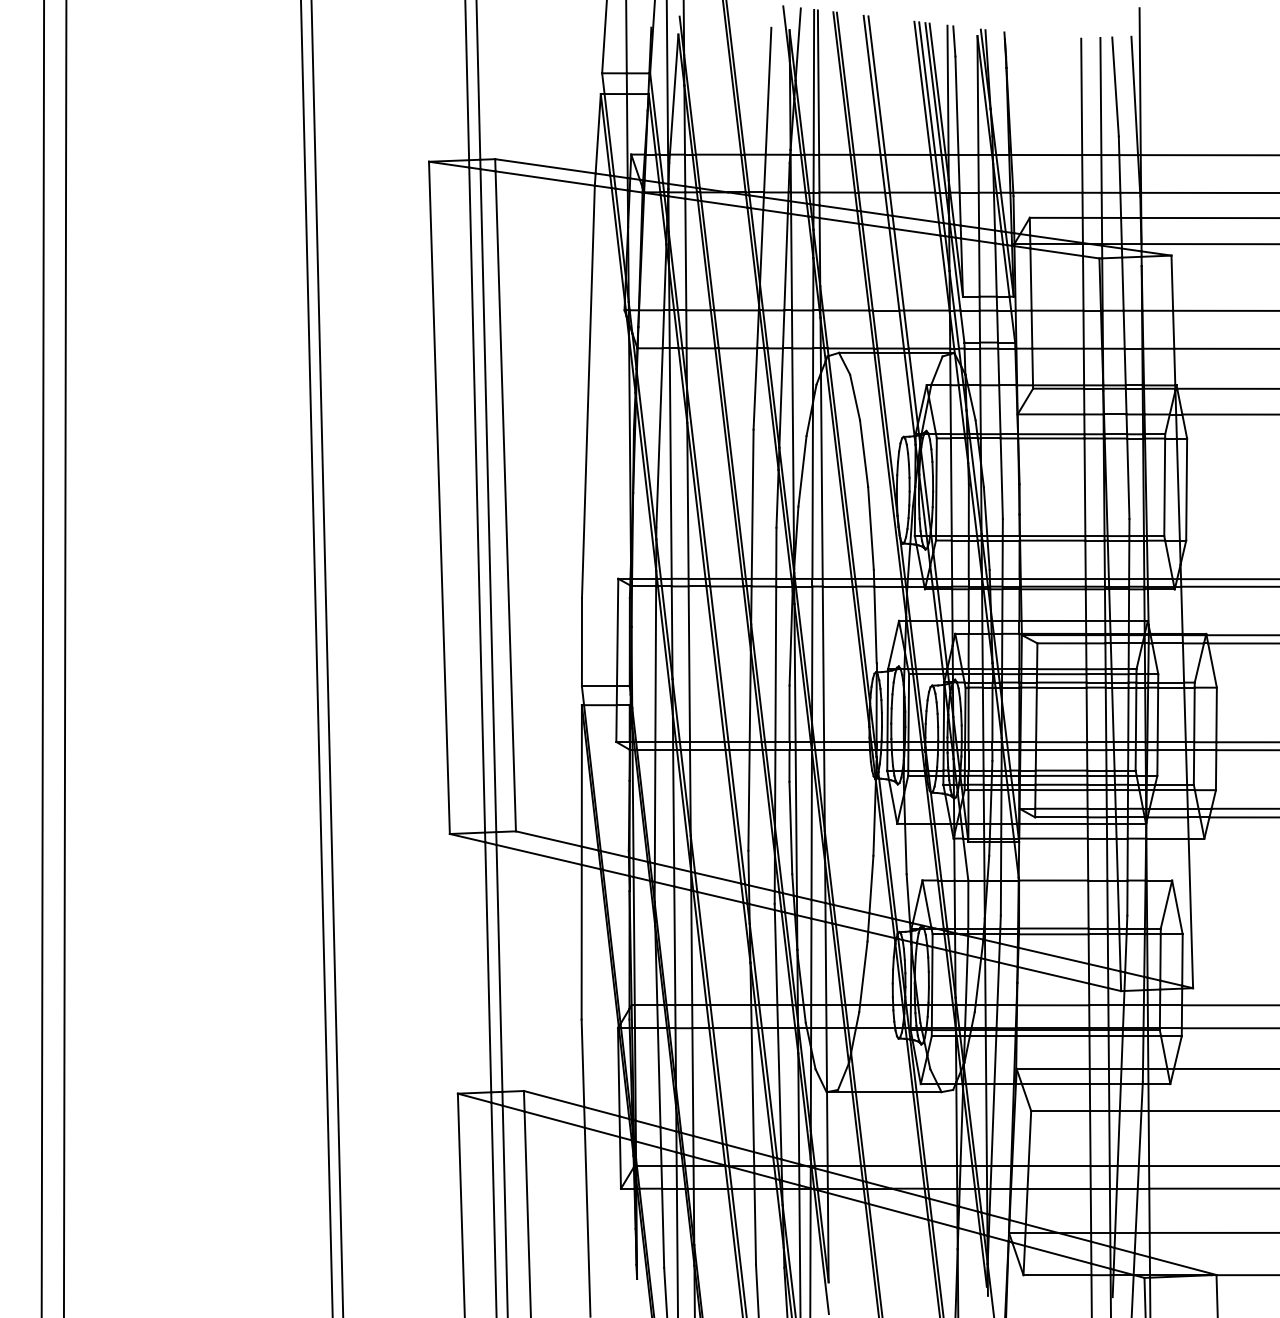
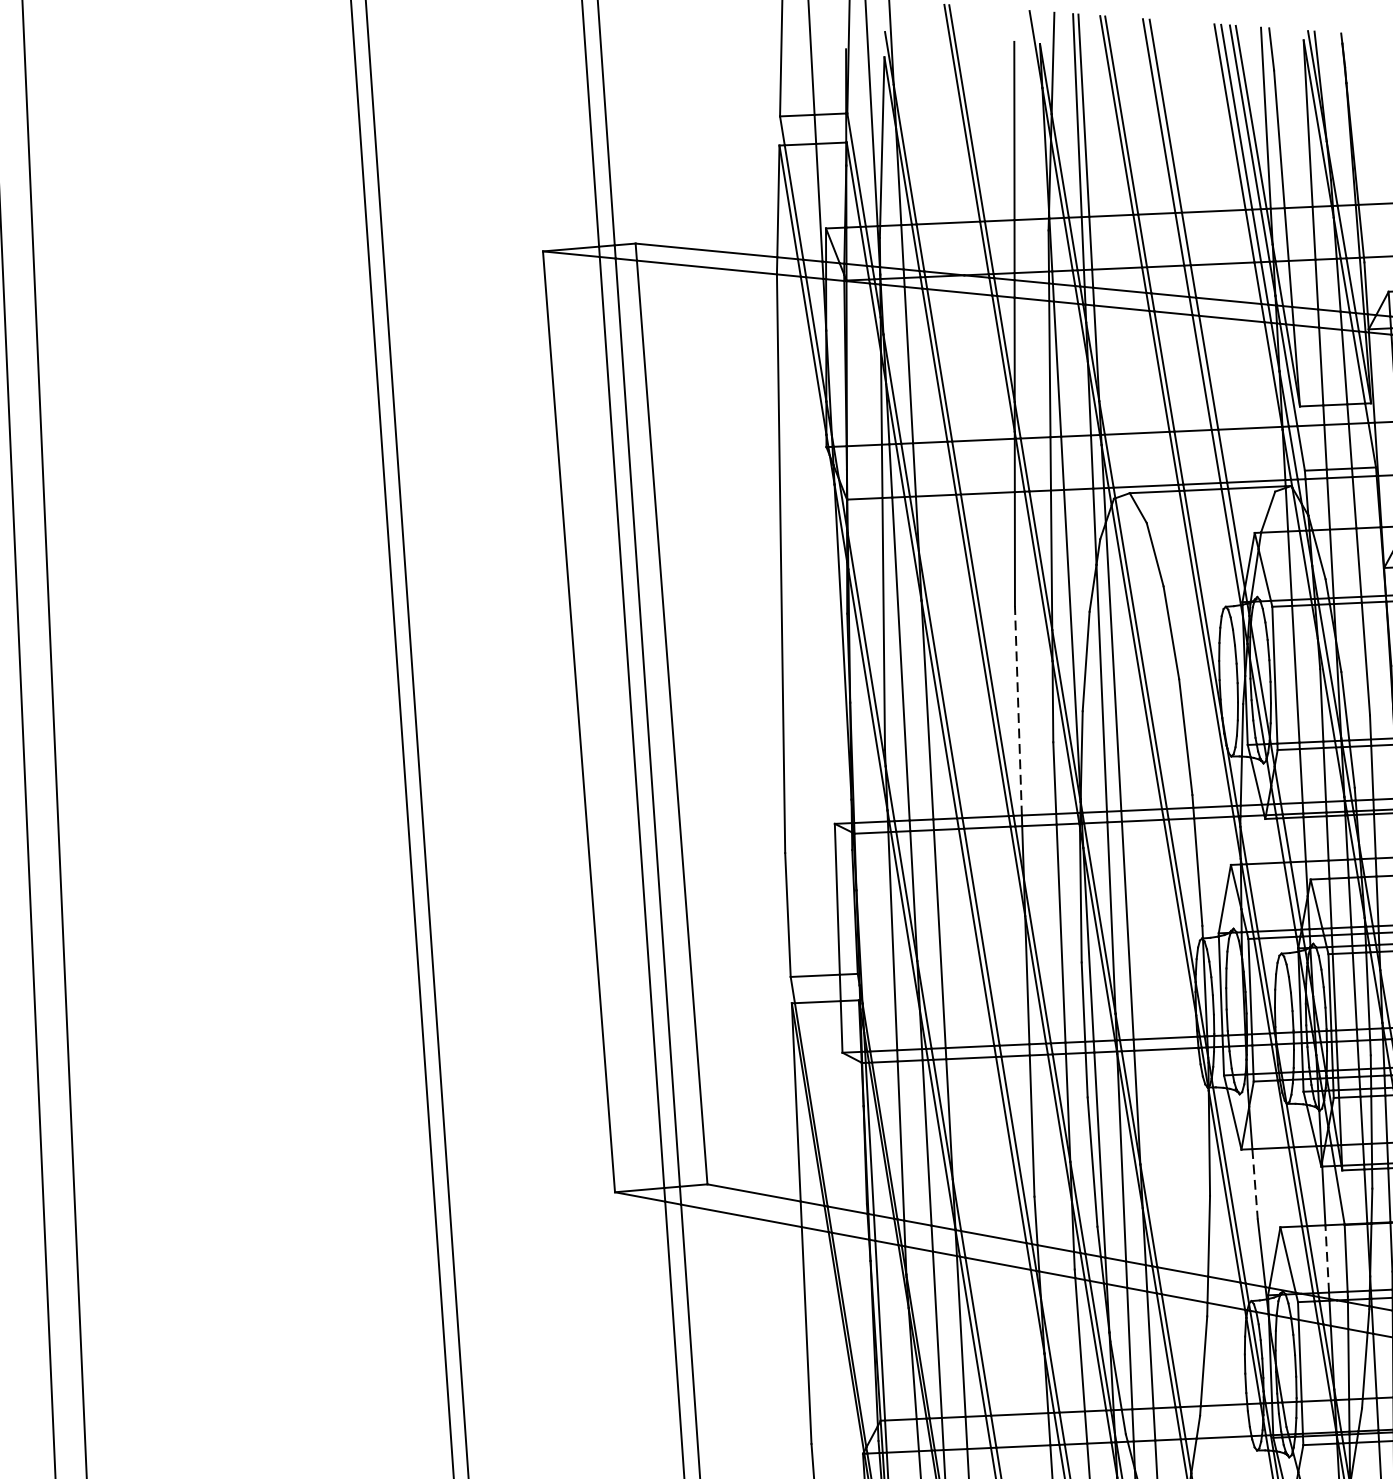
line: (752, 504) -> (1018, 711), solid -> dashed
line: (905, 849) -> (1254, 1184), solid -> dashed
line: (954, 904) -> (1326, 1258), solid -> dashed

